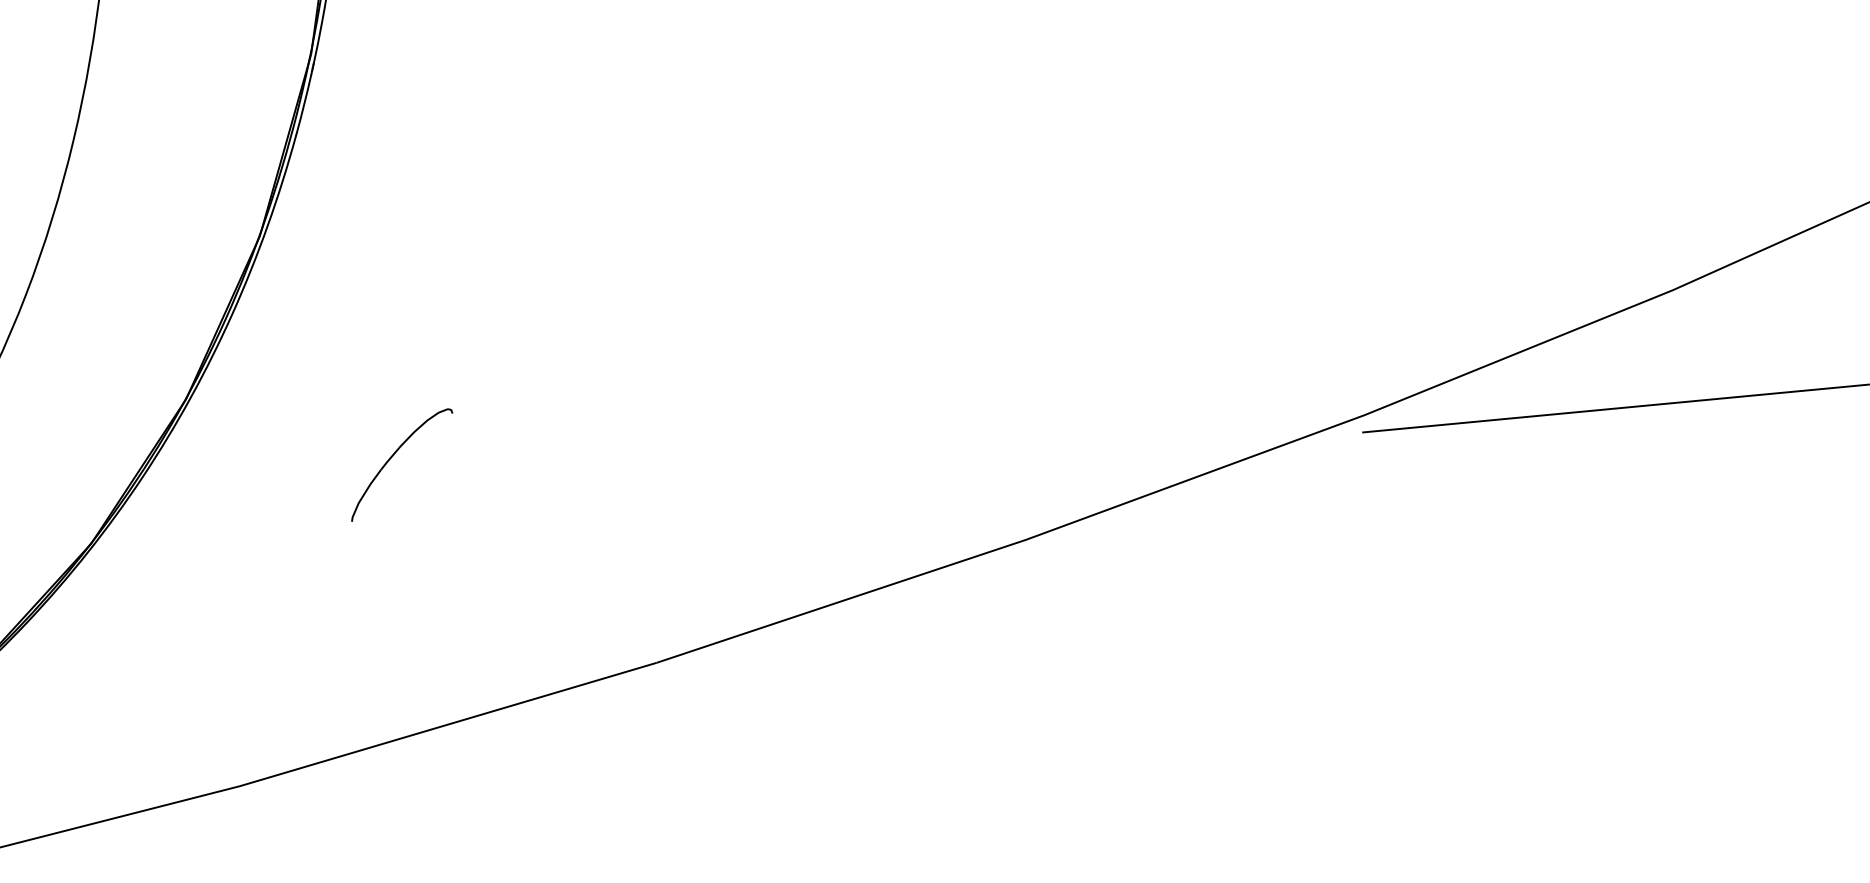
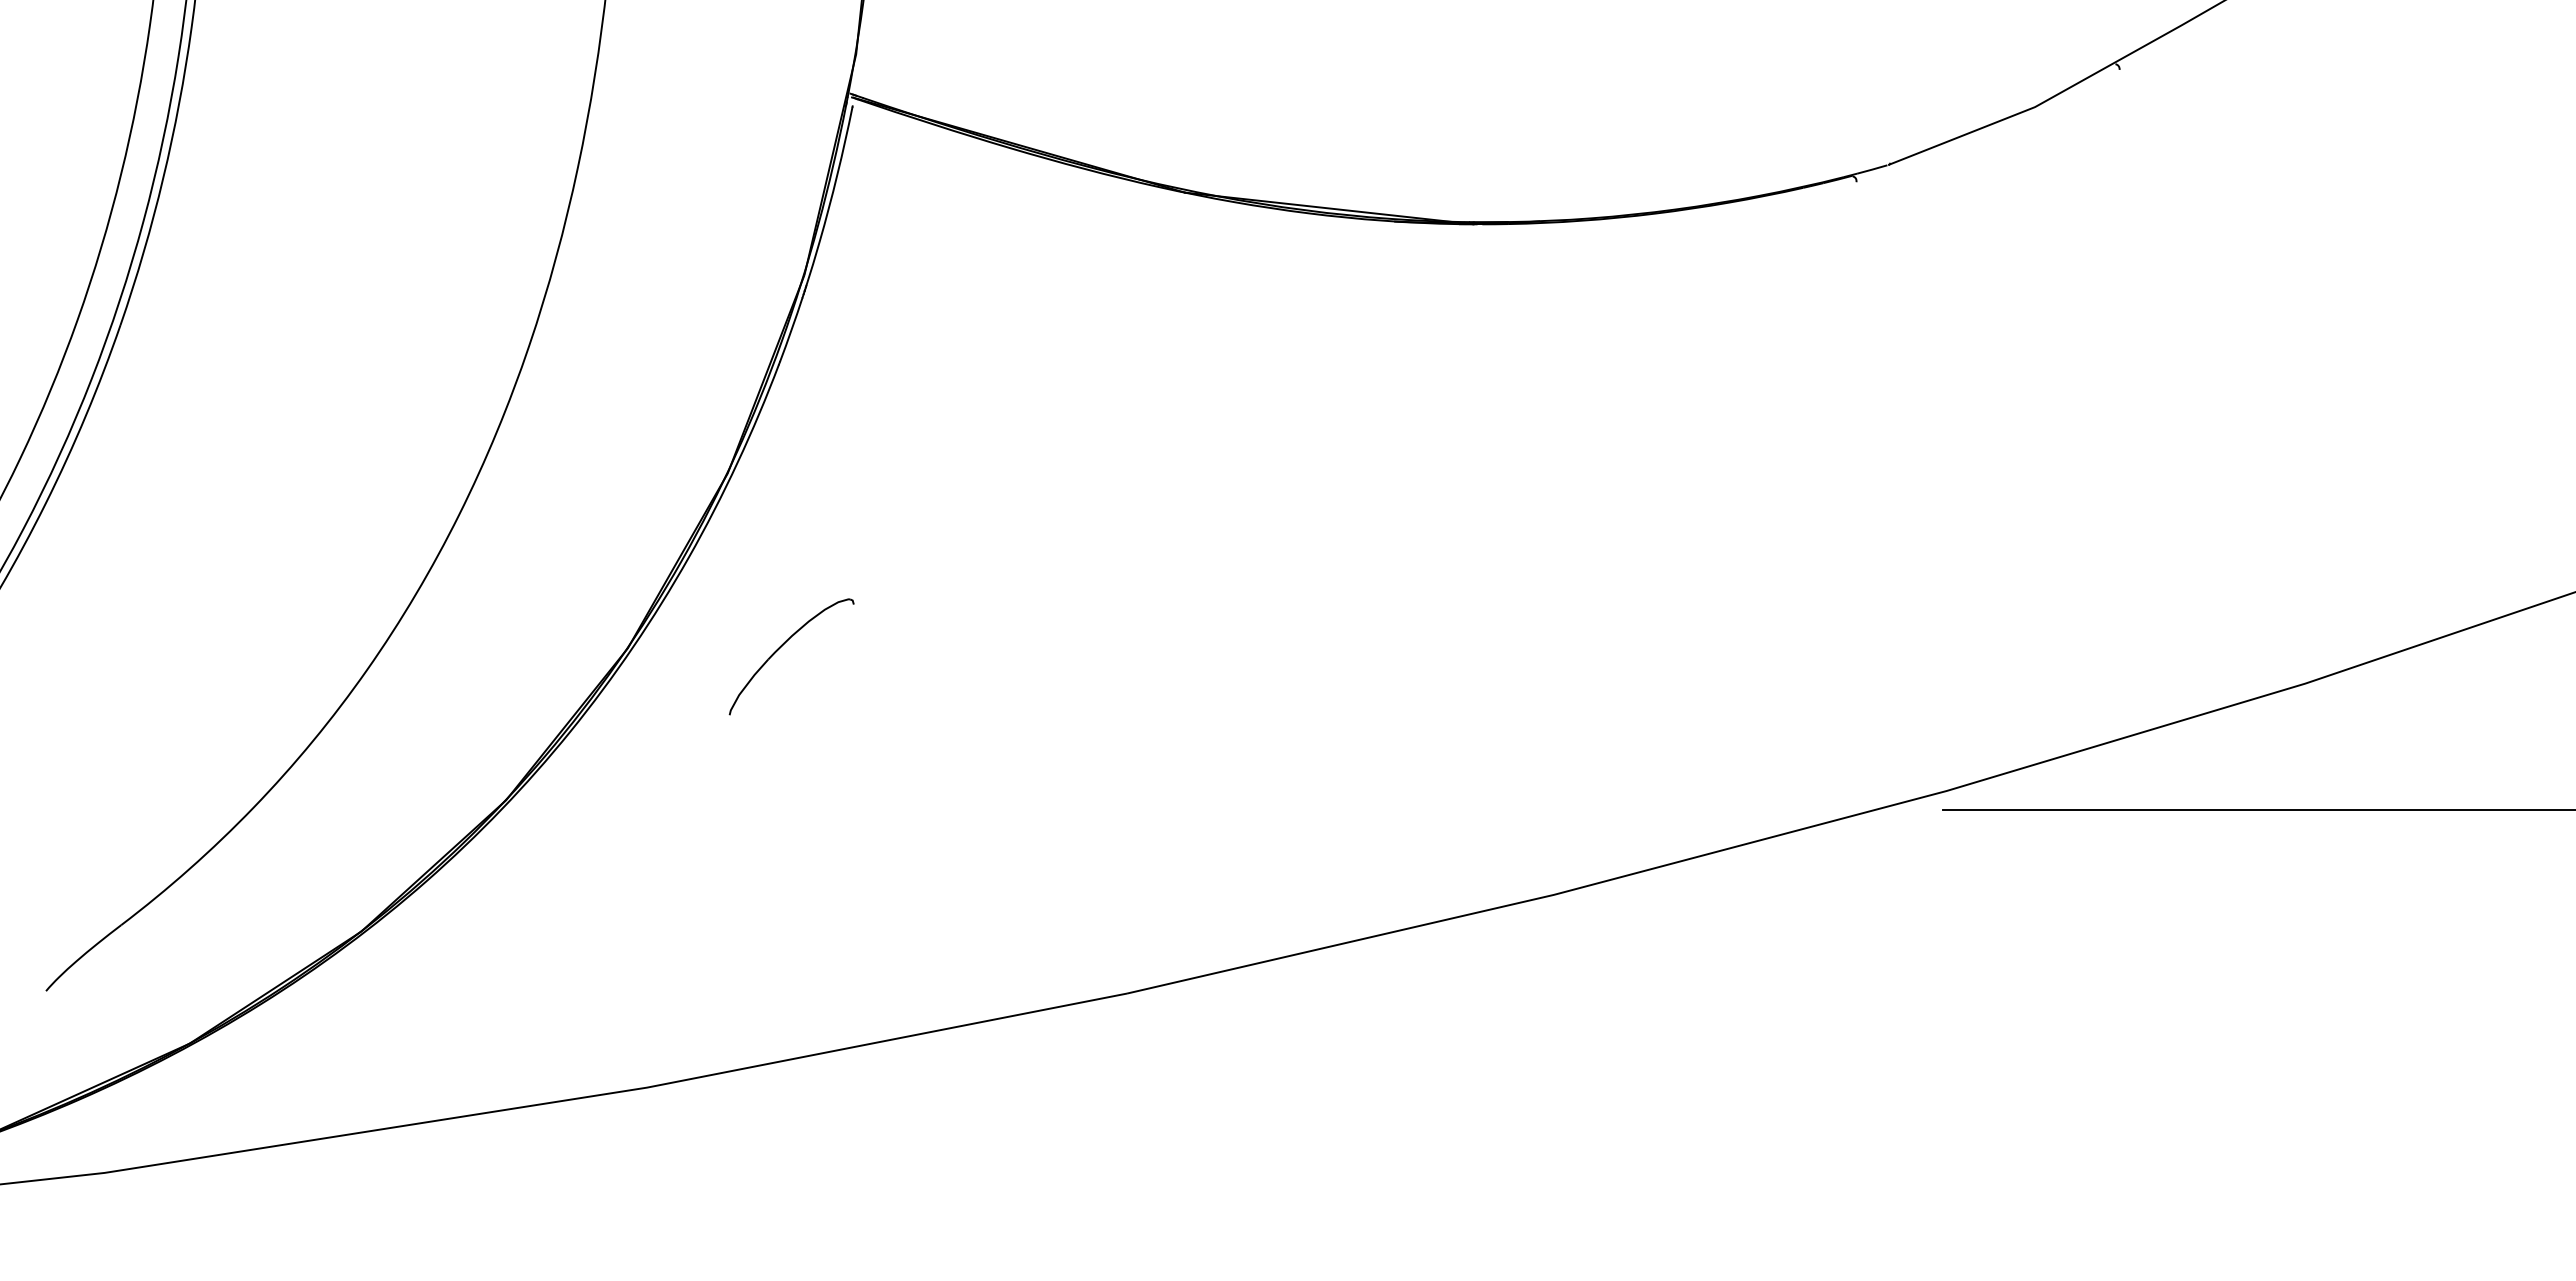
part: (392, 456) -> (782, 646), moved

